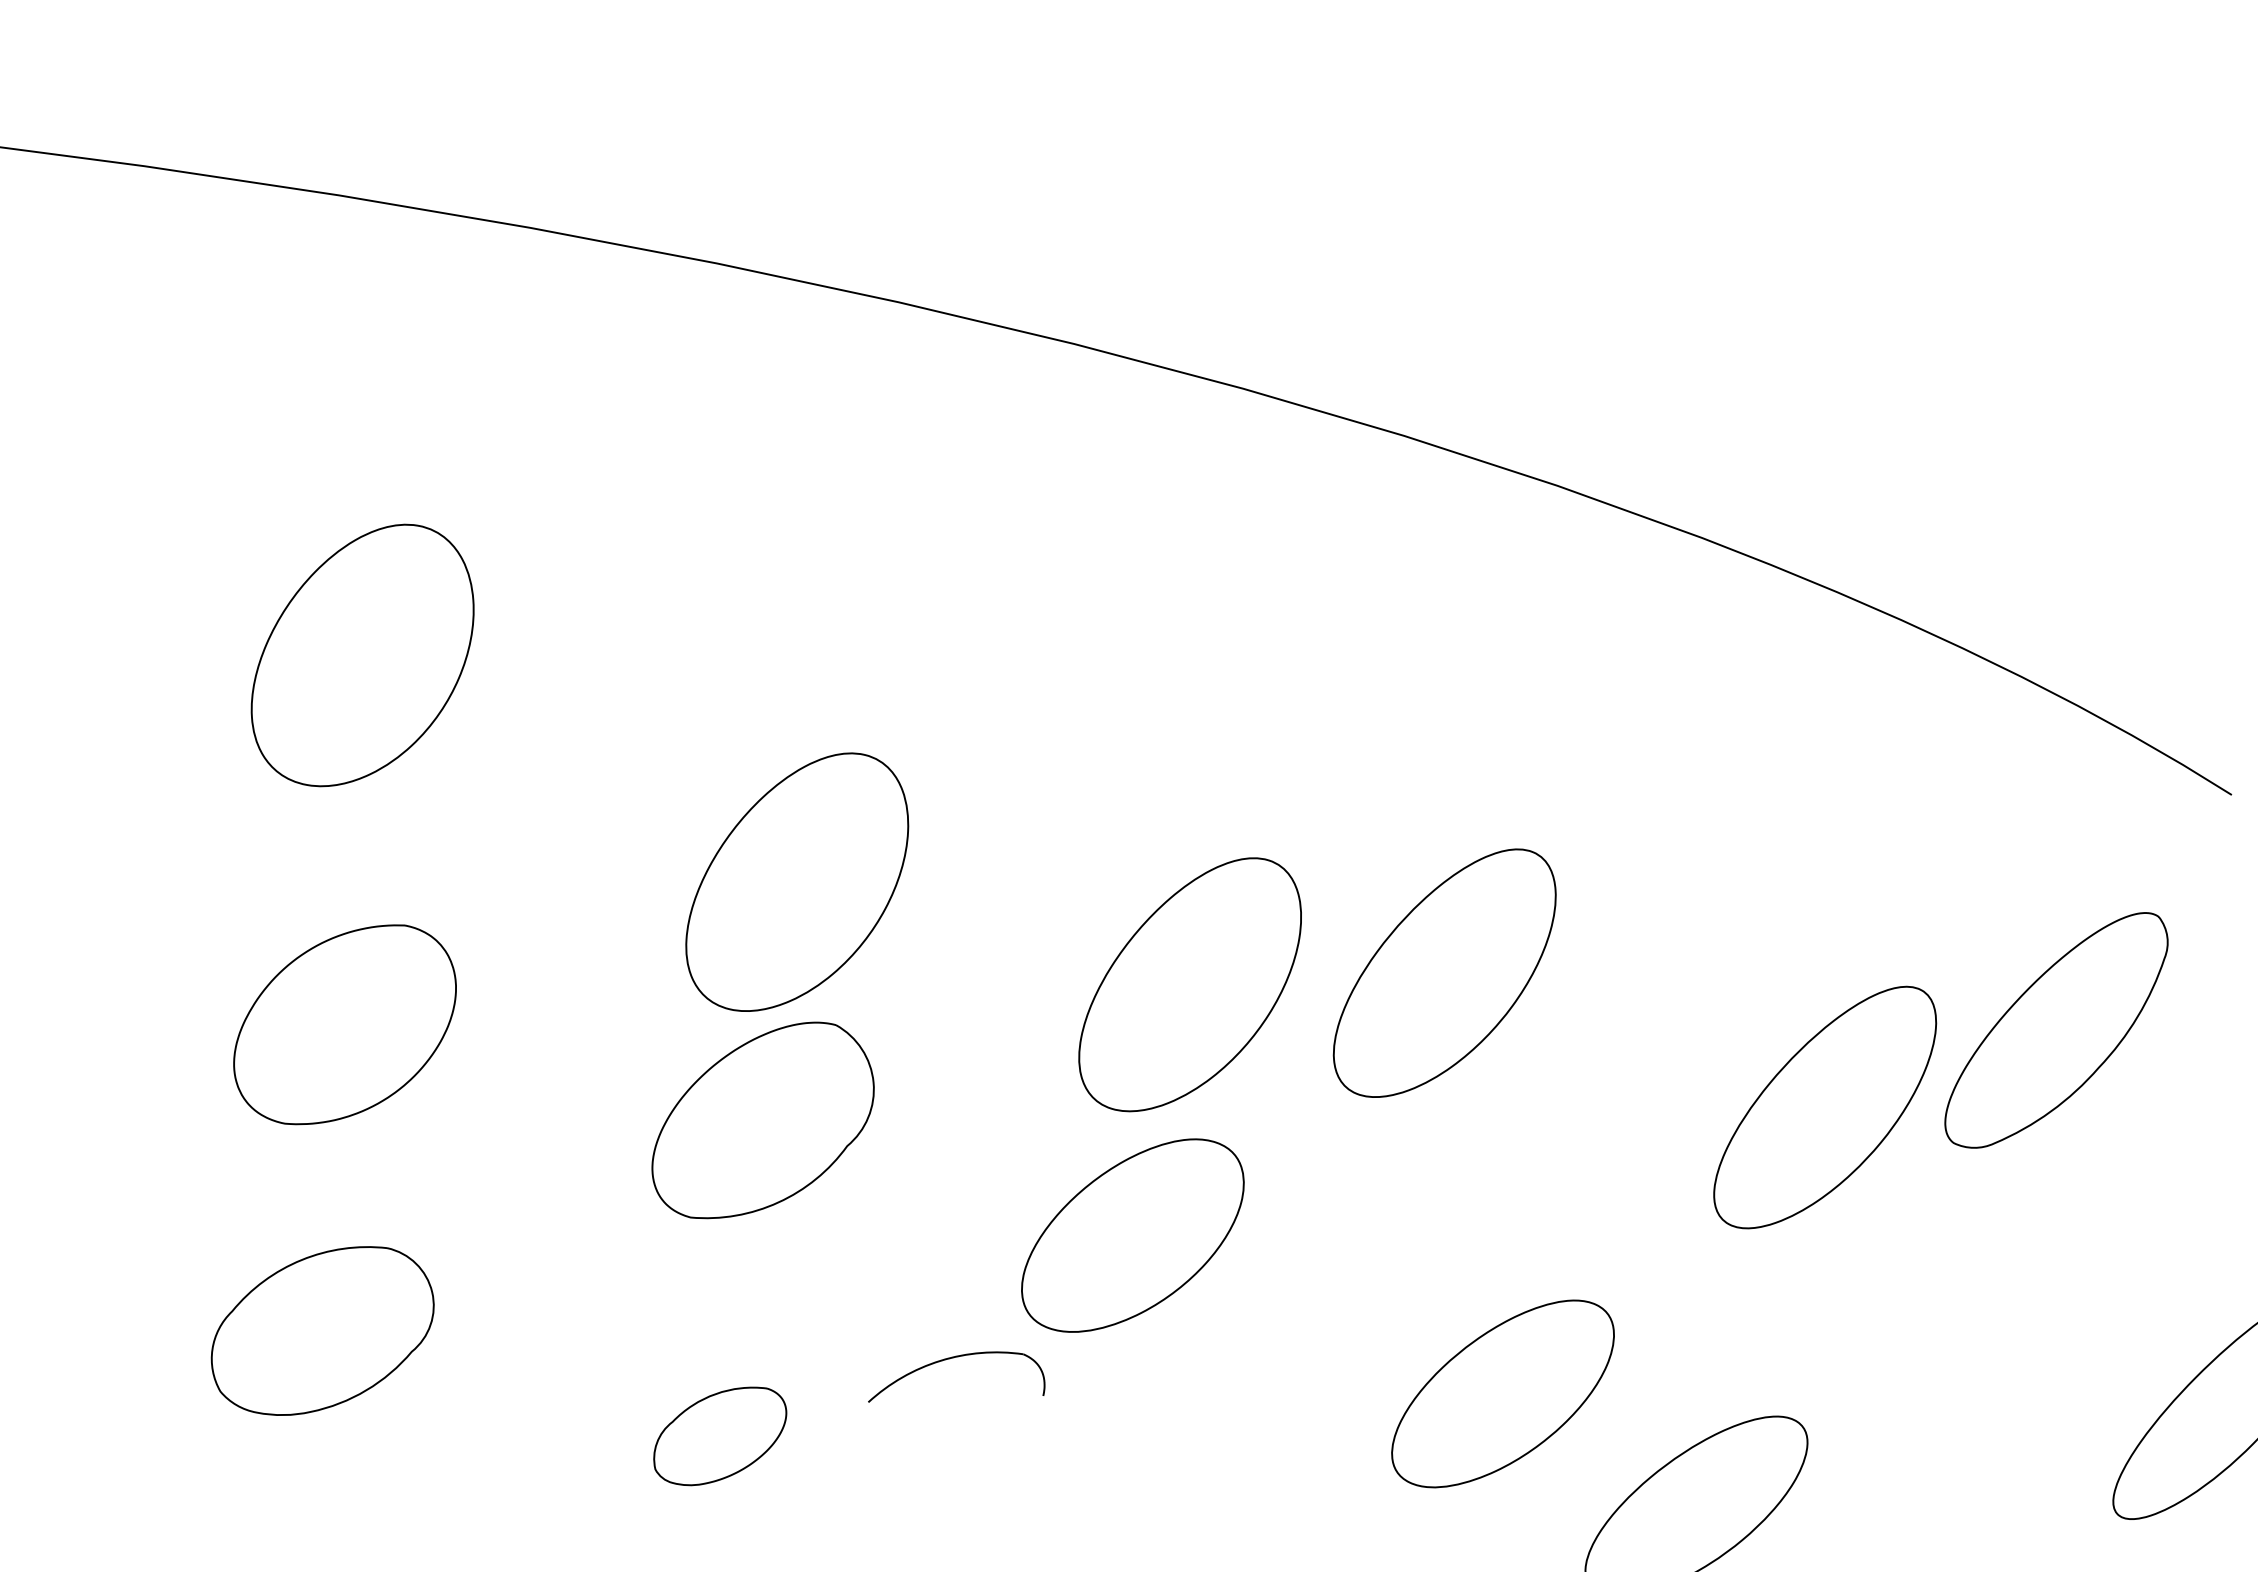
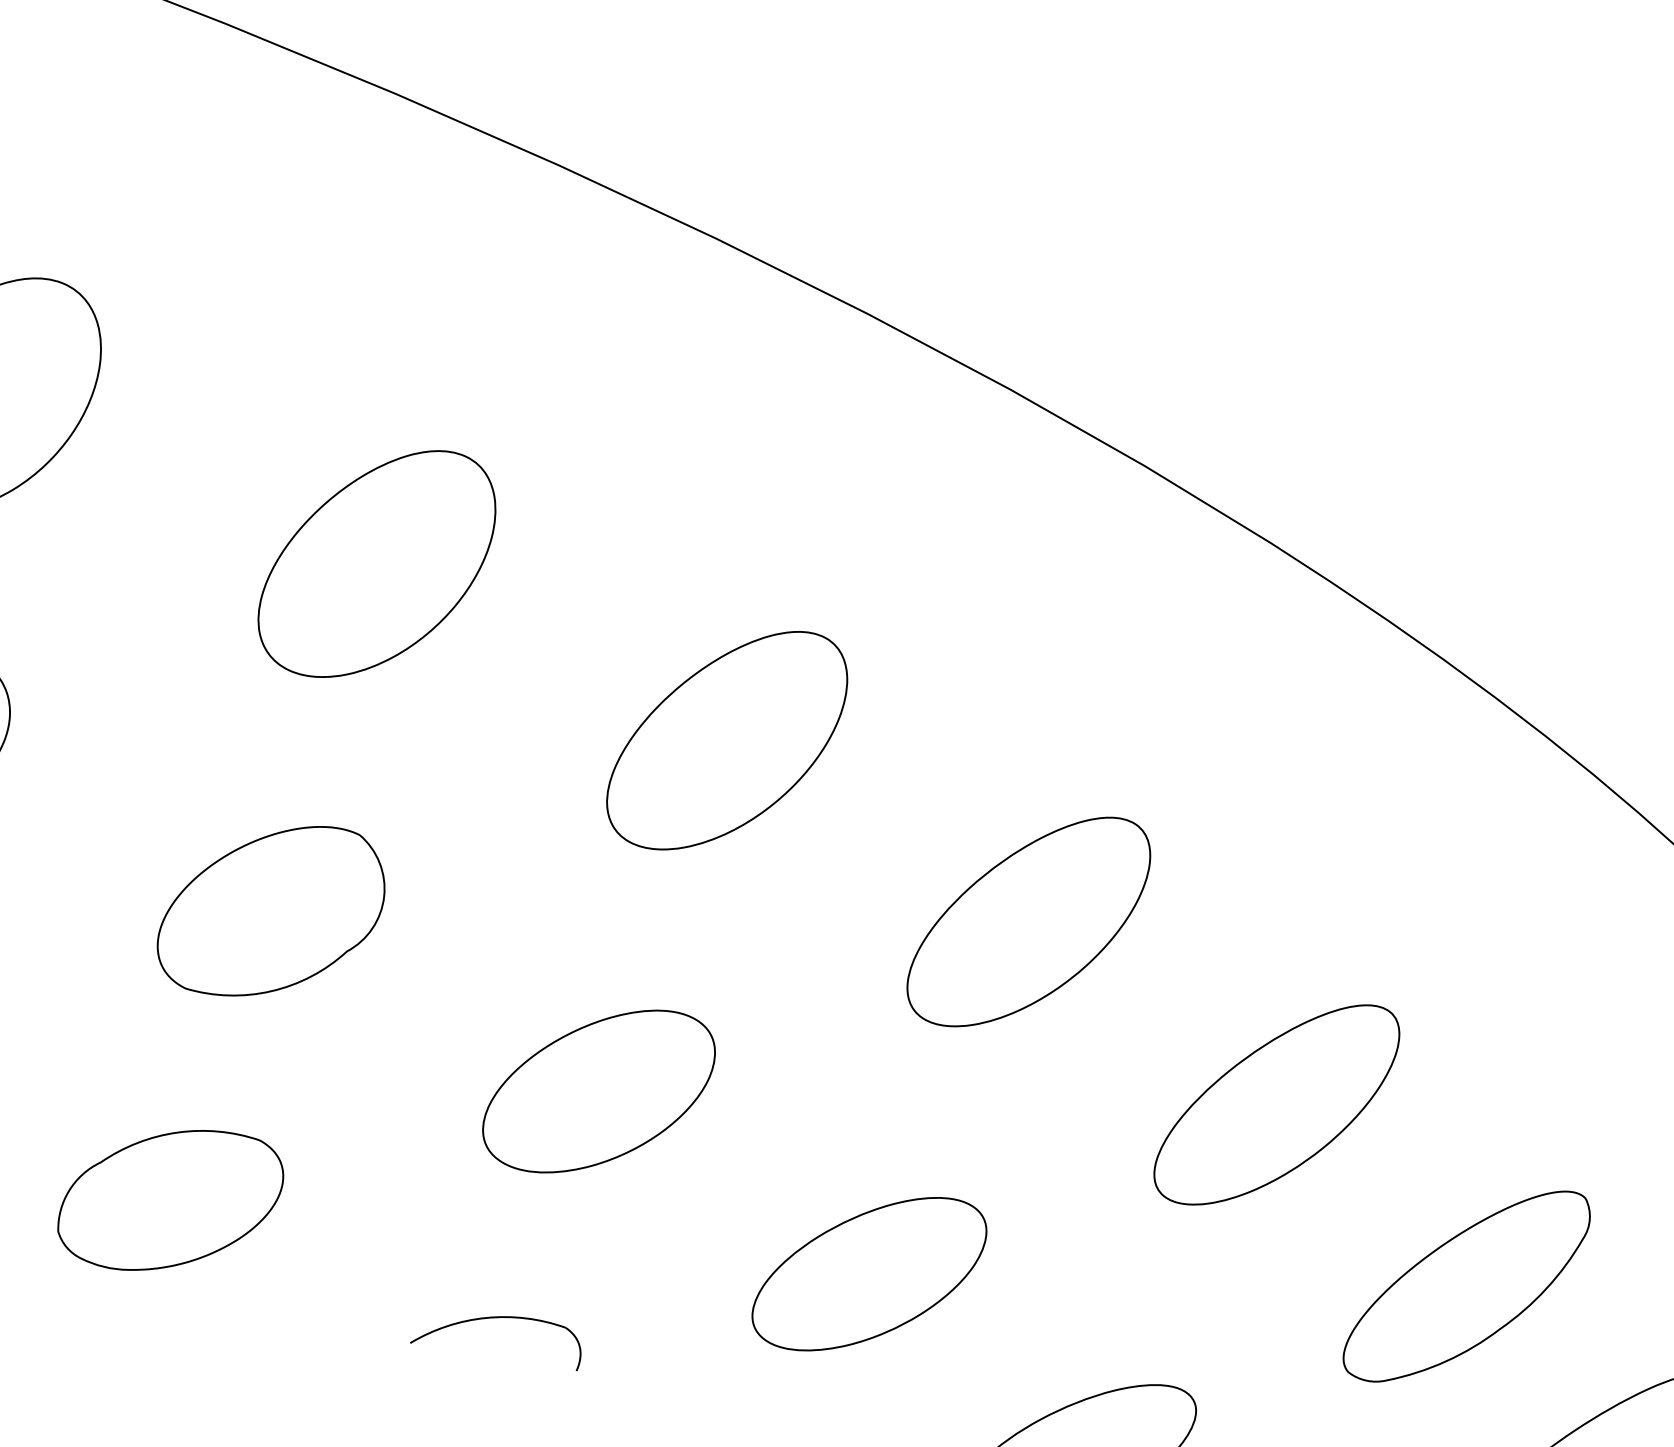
part: (797, 881) -> (377, 562), moved
part: (1444, 972) -> (1028, 920), moved
part: (1189, 984) -> (726, 739), moved
part: (2056, 1030) -> (1467, 1285), moved
part: (953, 1358) -> (499, 1318), moved
part: (1502, 1393) -> (869, 1273), moved
part: (720, 1436) -> (171, 1200), size x1.67

